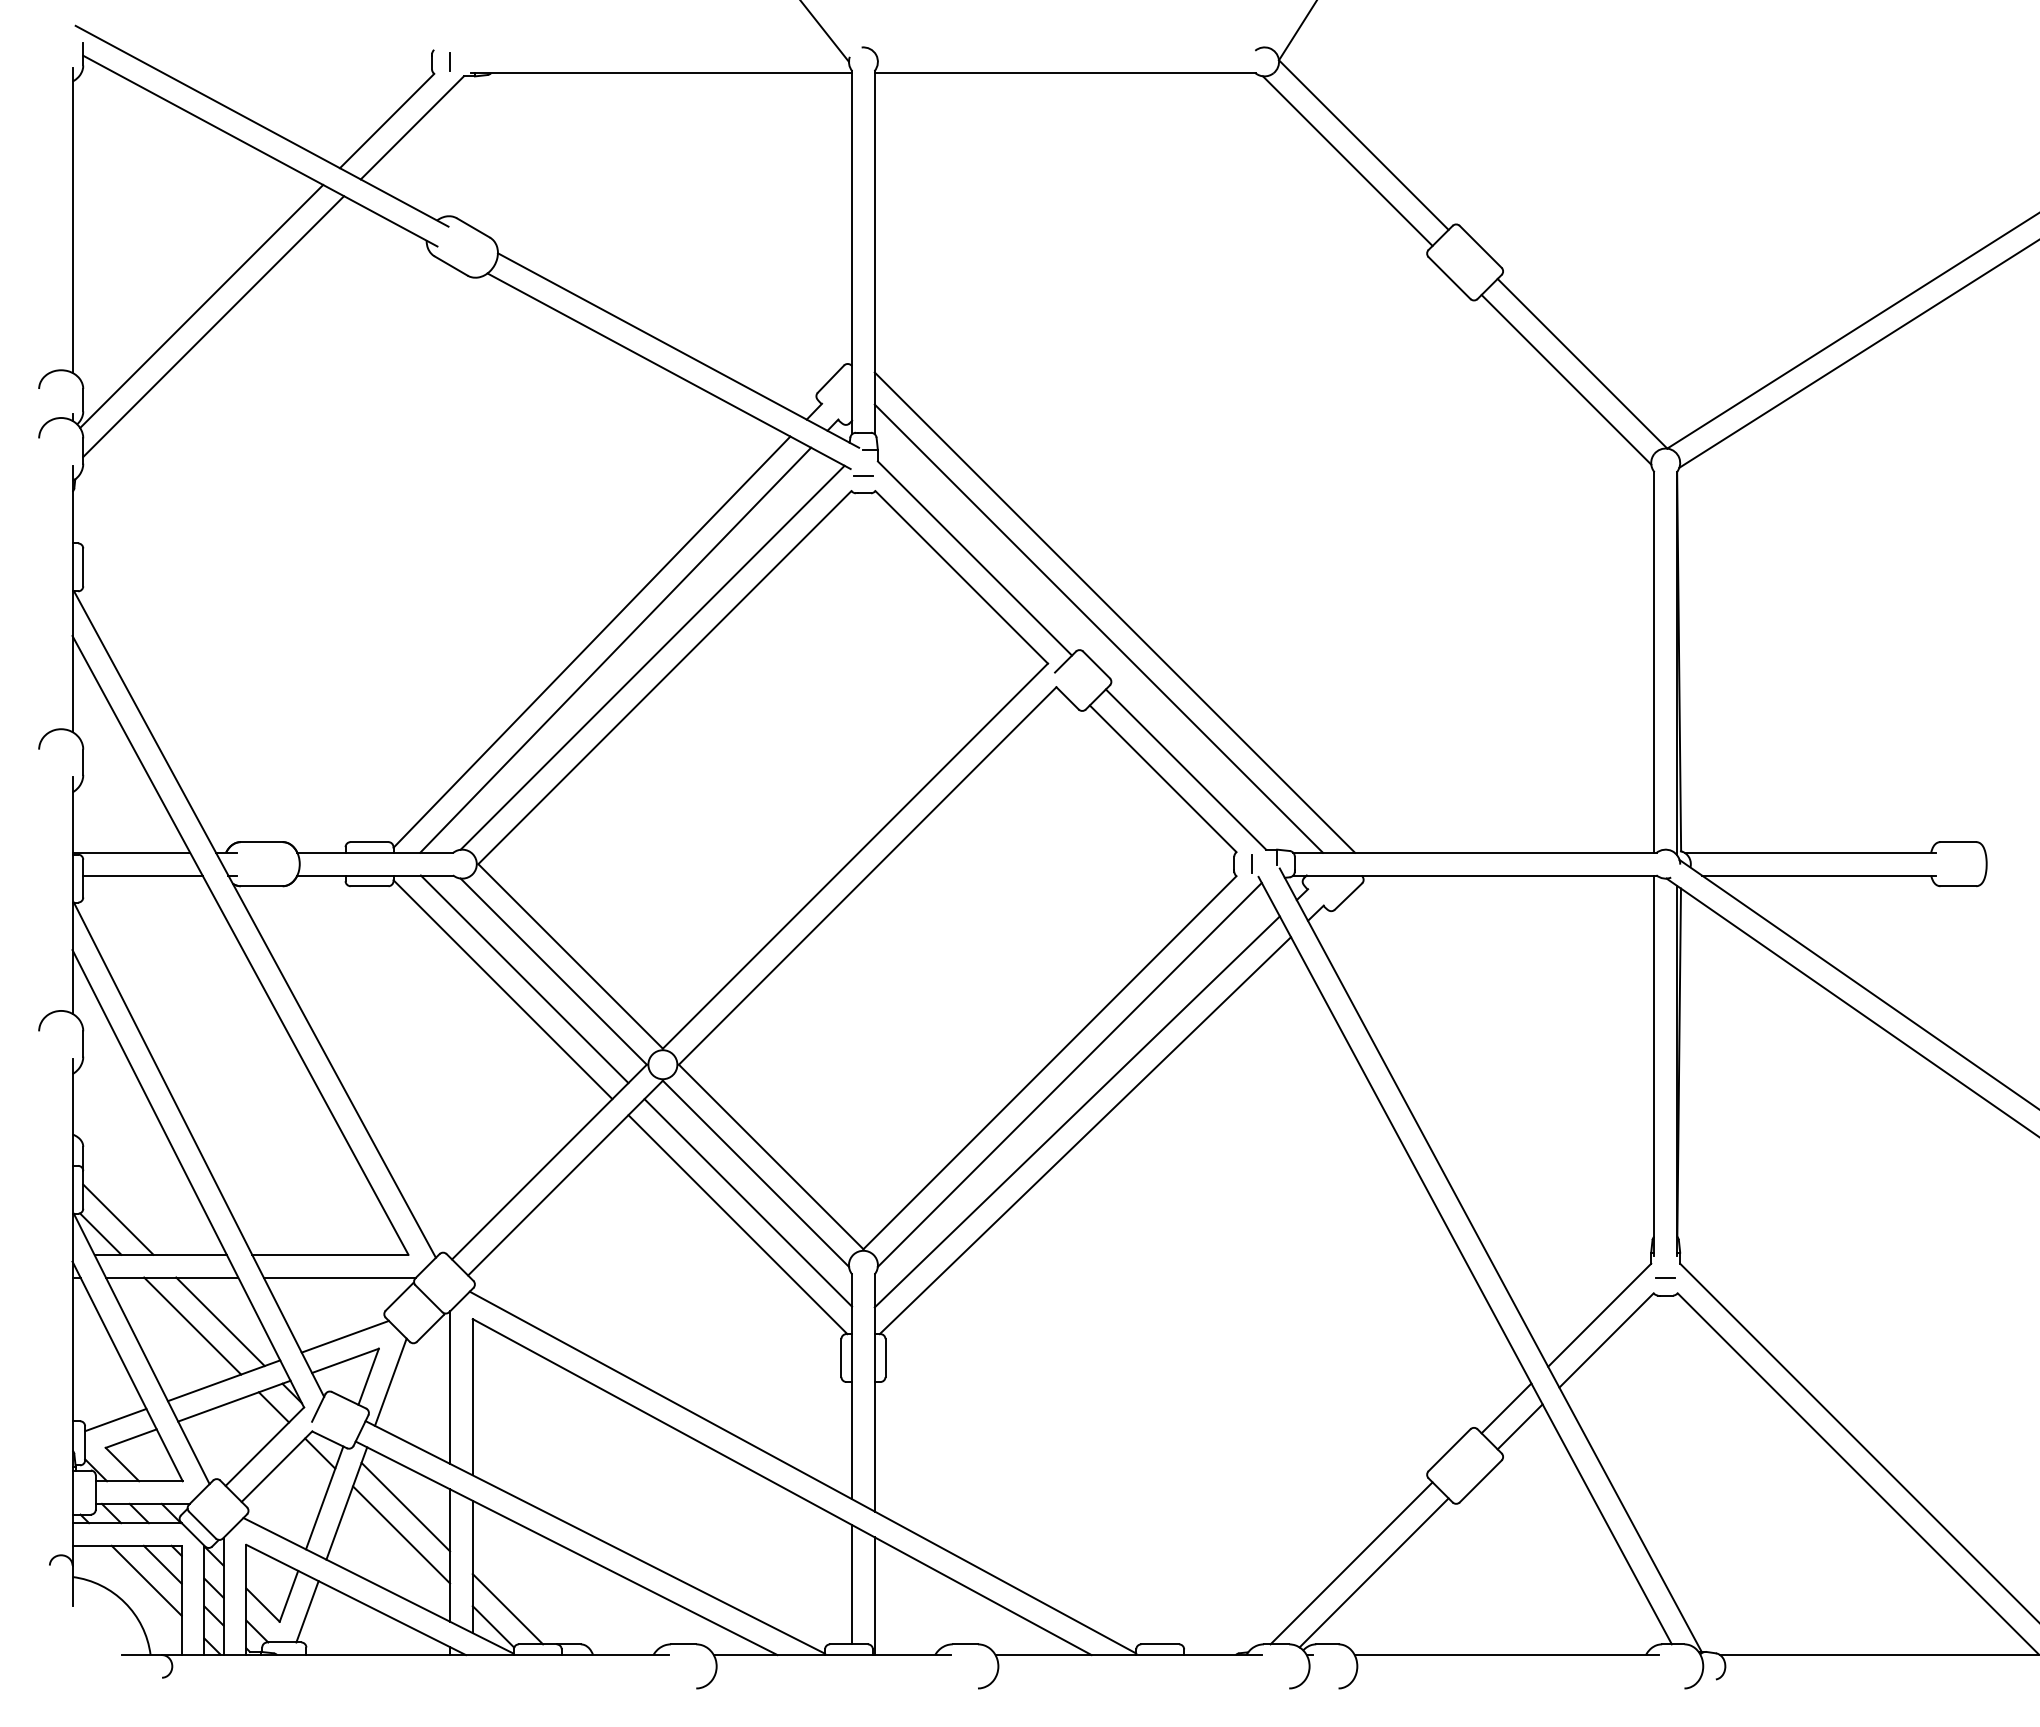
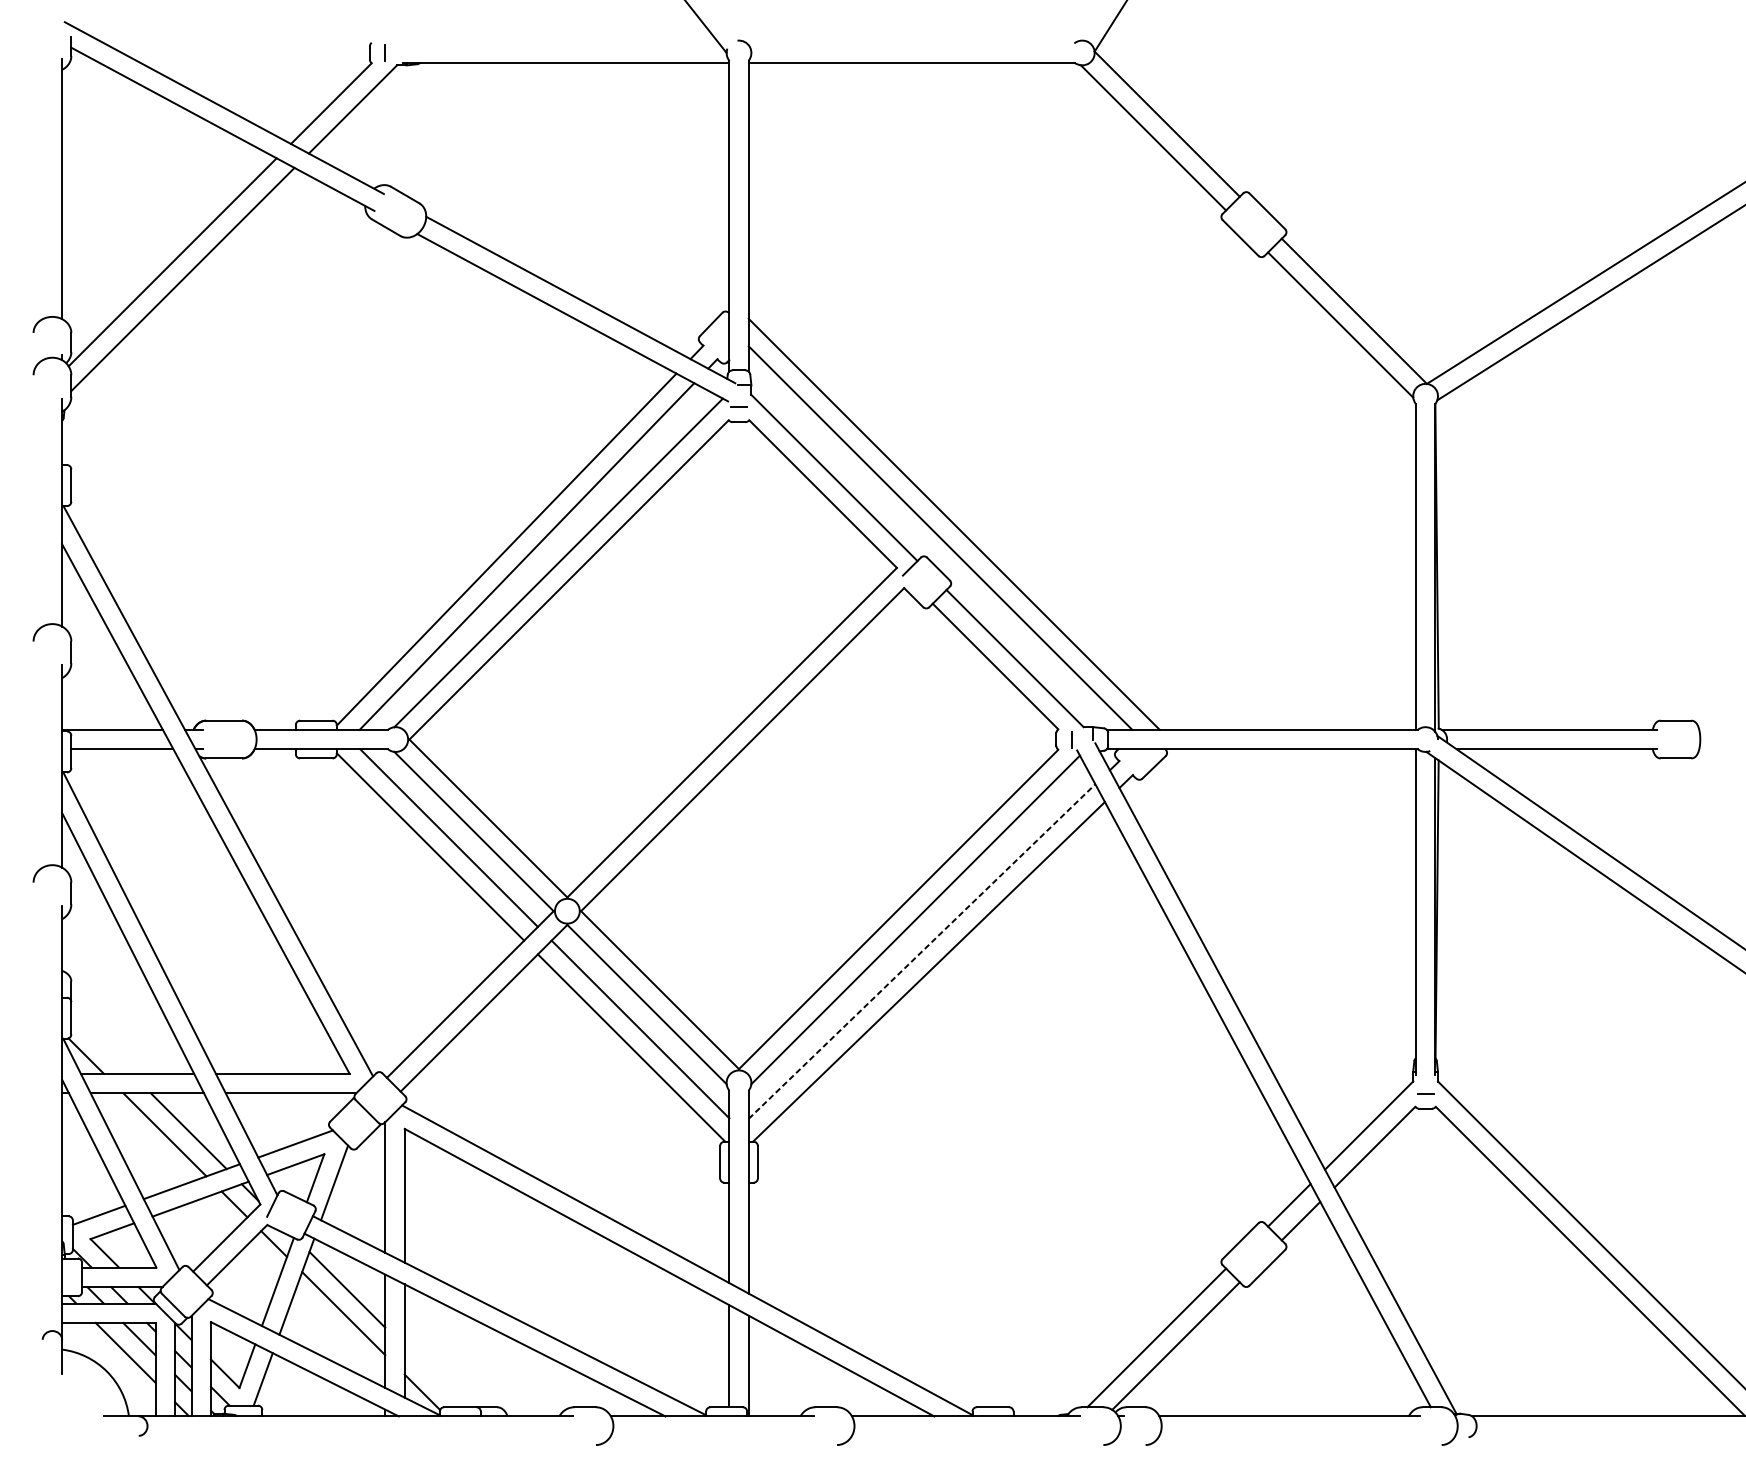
line: (1077, 1111) -> (922, 951), solid -> dashed
line: (118, 1219) -> (101, 1043), removed
line: (507, 1609) -> (434, 1377), removed

